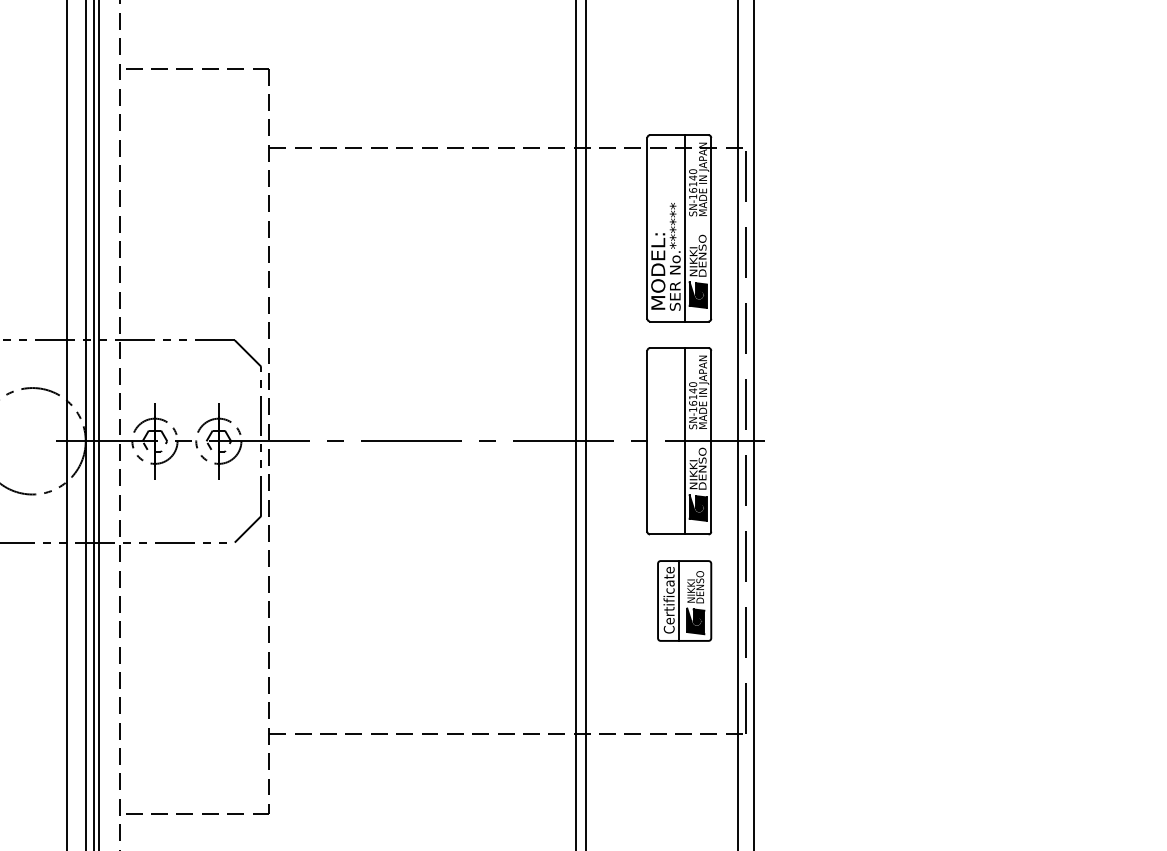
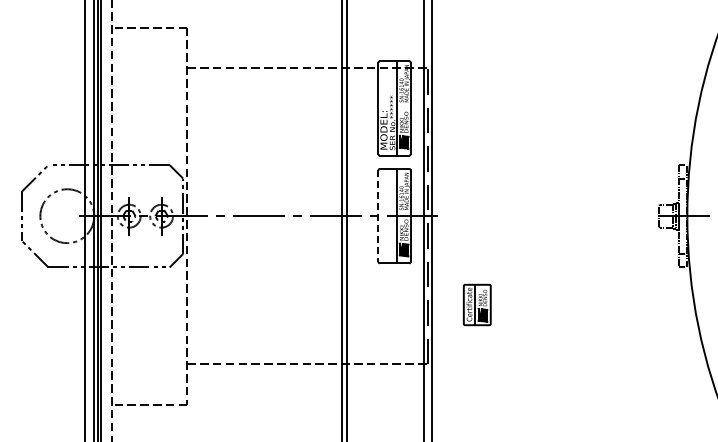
line: (647, 441) -> (378, 216), solid -> dashed
part: (683, 599) -> (476, 304), moved

